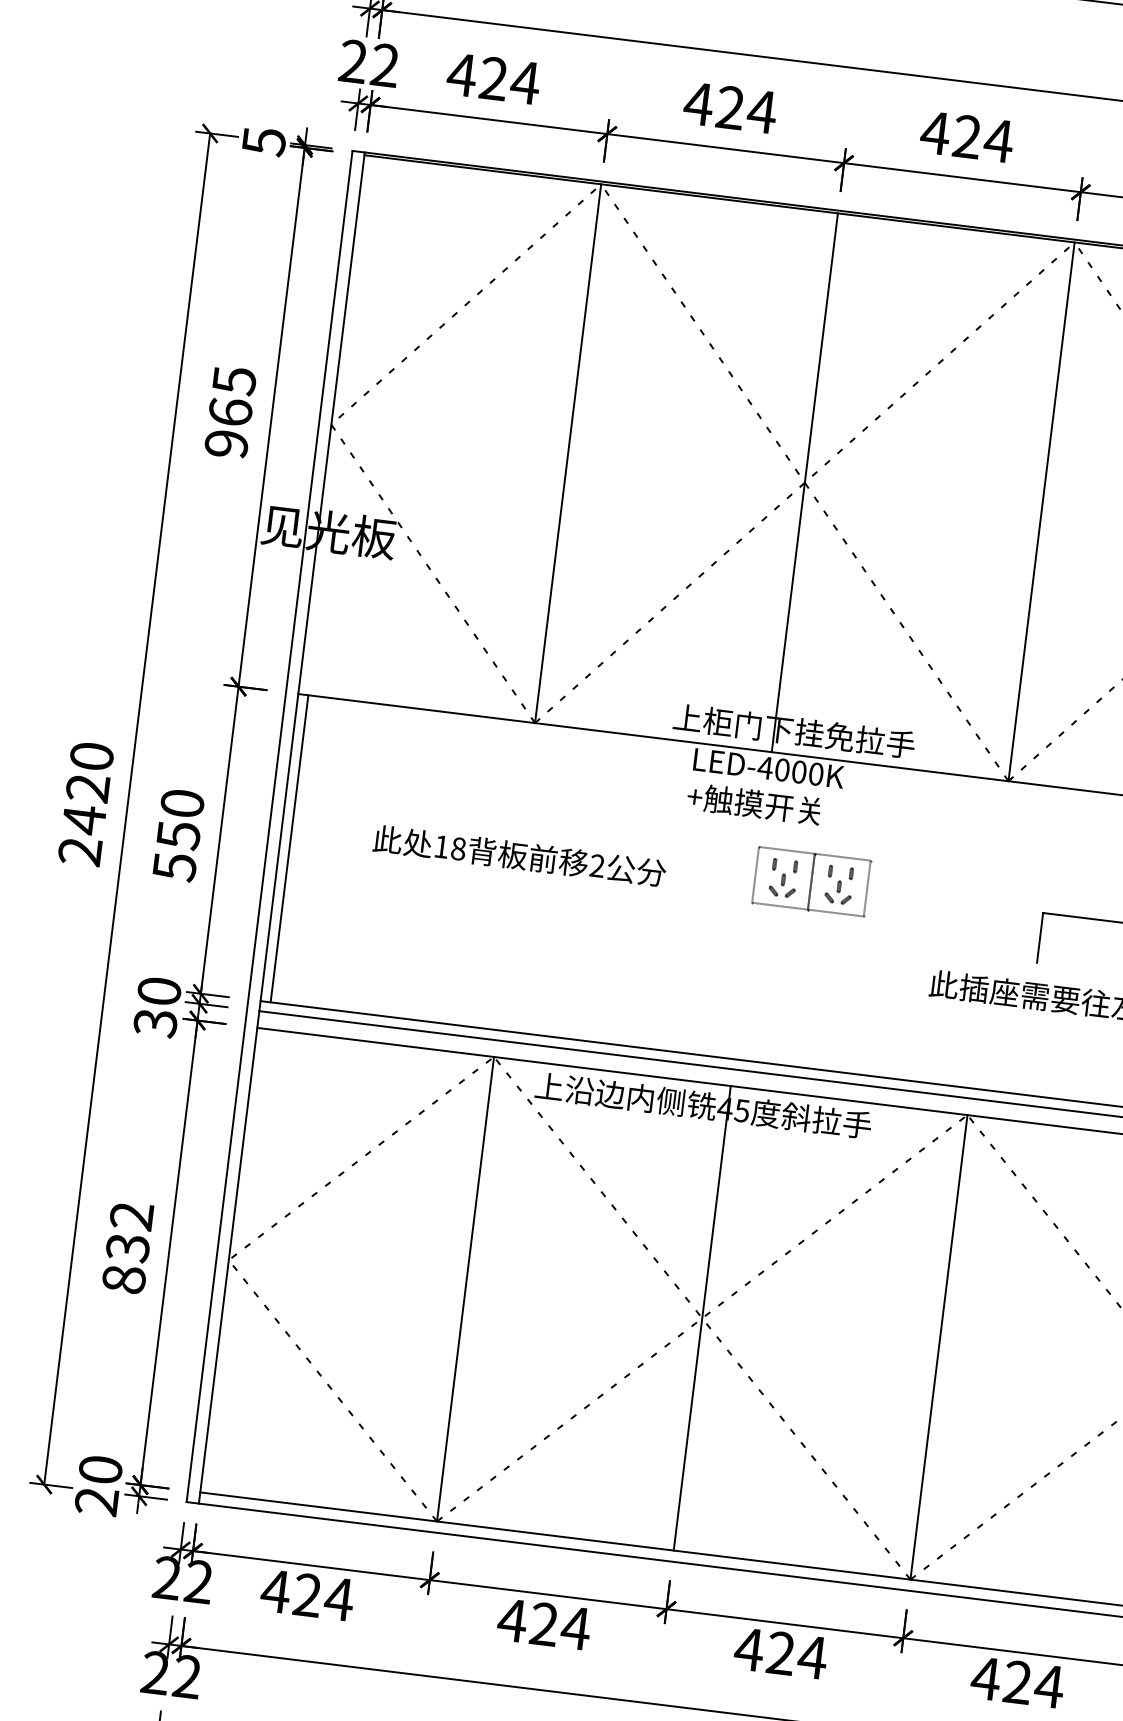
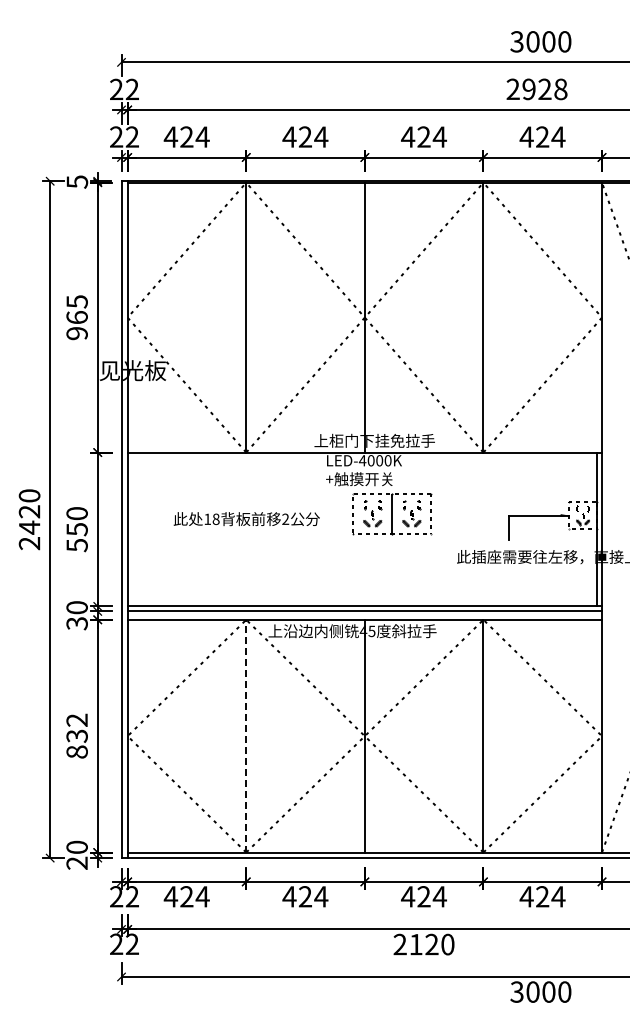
line: (289, 848) -> (132, 529), removed
part: (811, 882) -> (392, 514), size x1.4
line: (466, 1287) -> (246, 735), solid -> dashed

